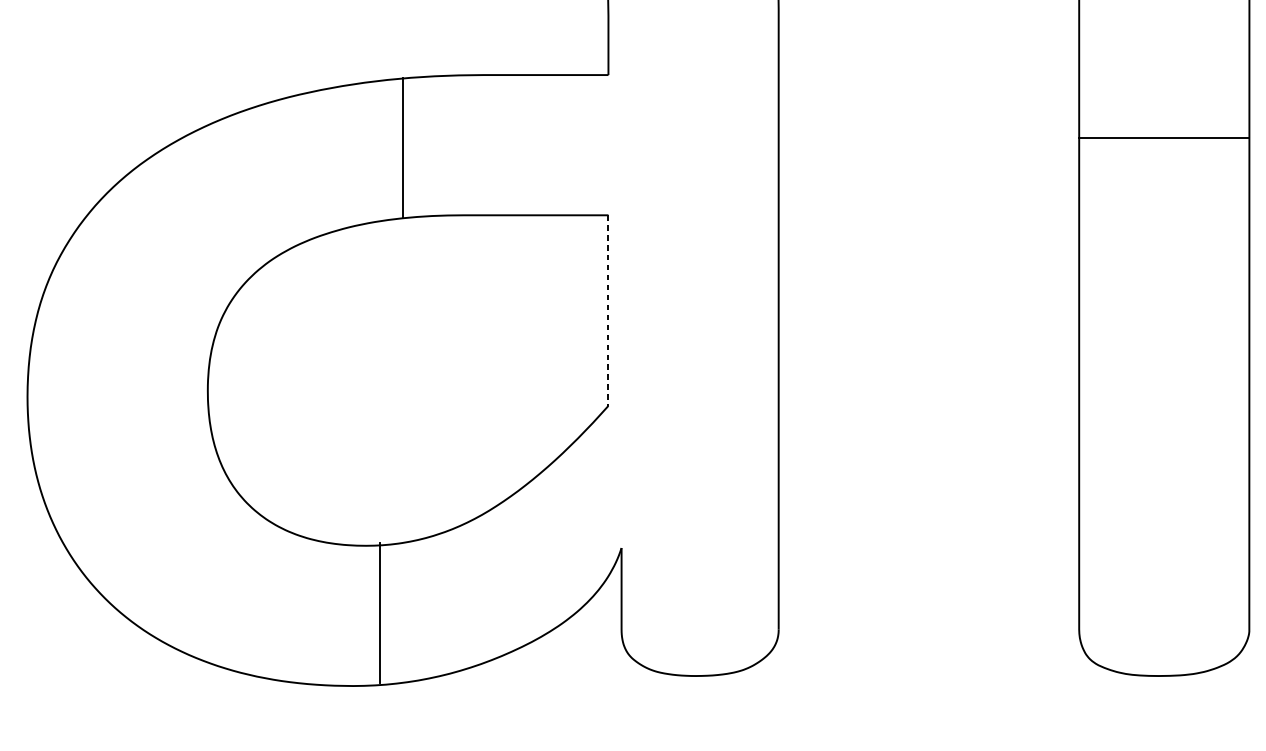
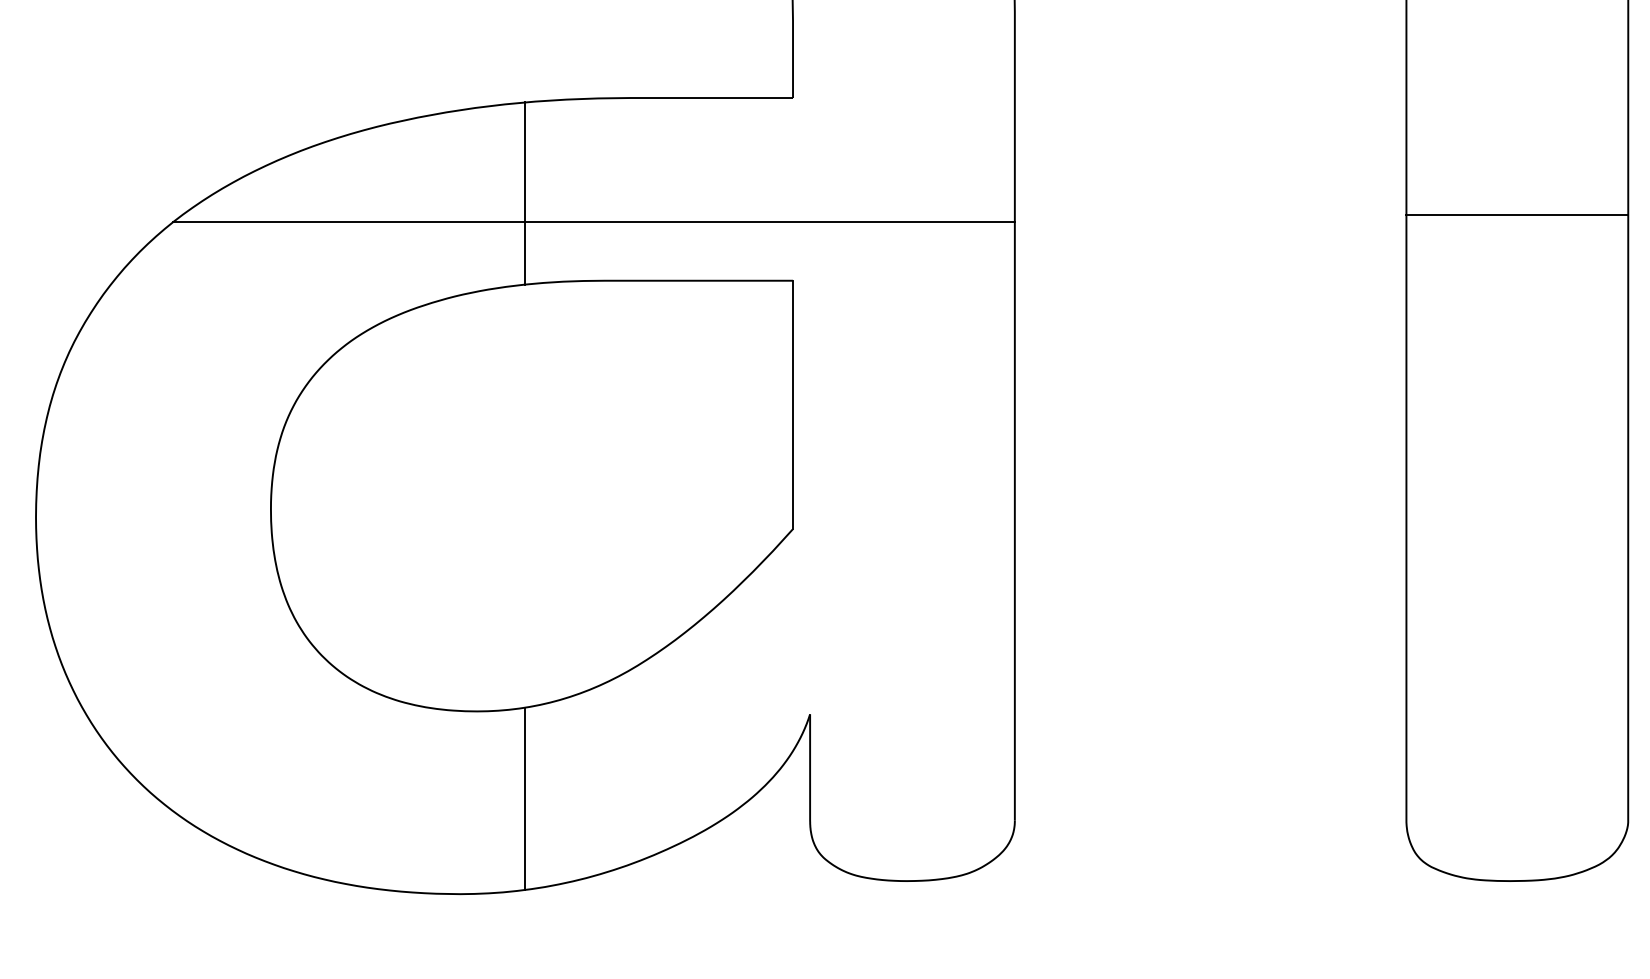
line: (1164, 137) -> (1517, 215), moved
line: (455, 169) -> (593, 221), added
line: (608, 311) -> (793, 405), dashed -> solid
line: (380, 612) -> (525, 798), moved

